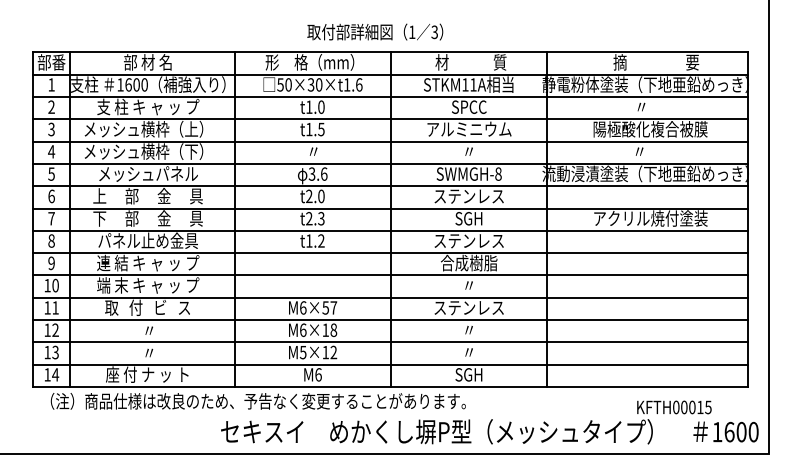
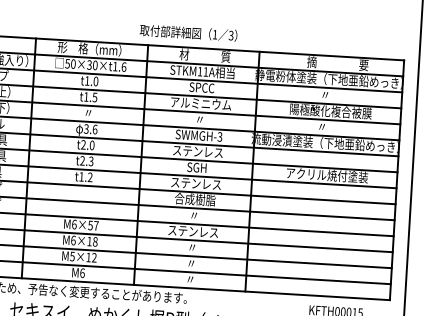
text: (375, 31) -> (188, 32), moved
text: (498, 173) -> (220, 136), SWMGH-8 -> SWMGH-3
text: (468, 374) -> (190, 279), SGH -> 〃

